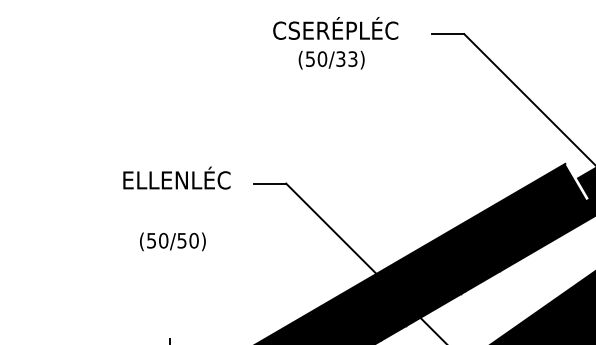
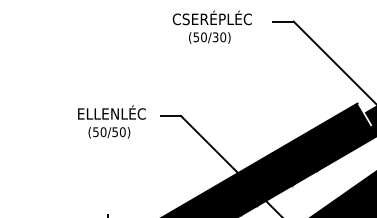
text: (353, 59) -> (223, 37), (50/33) -> (50/30)
text: (173, 241) -> (109, 132), moved

